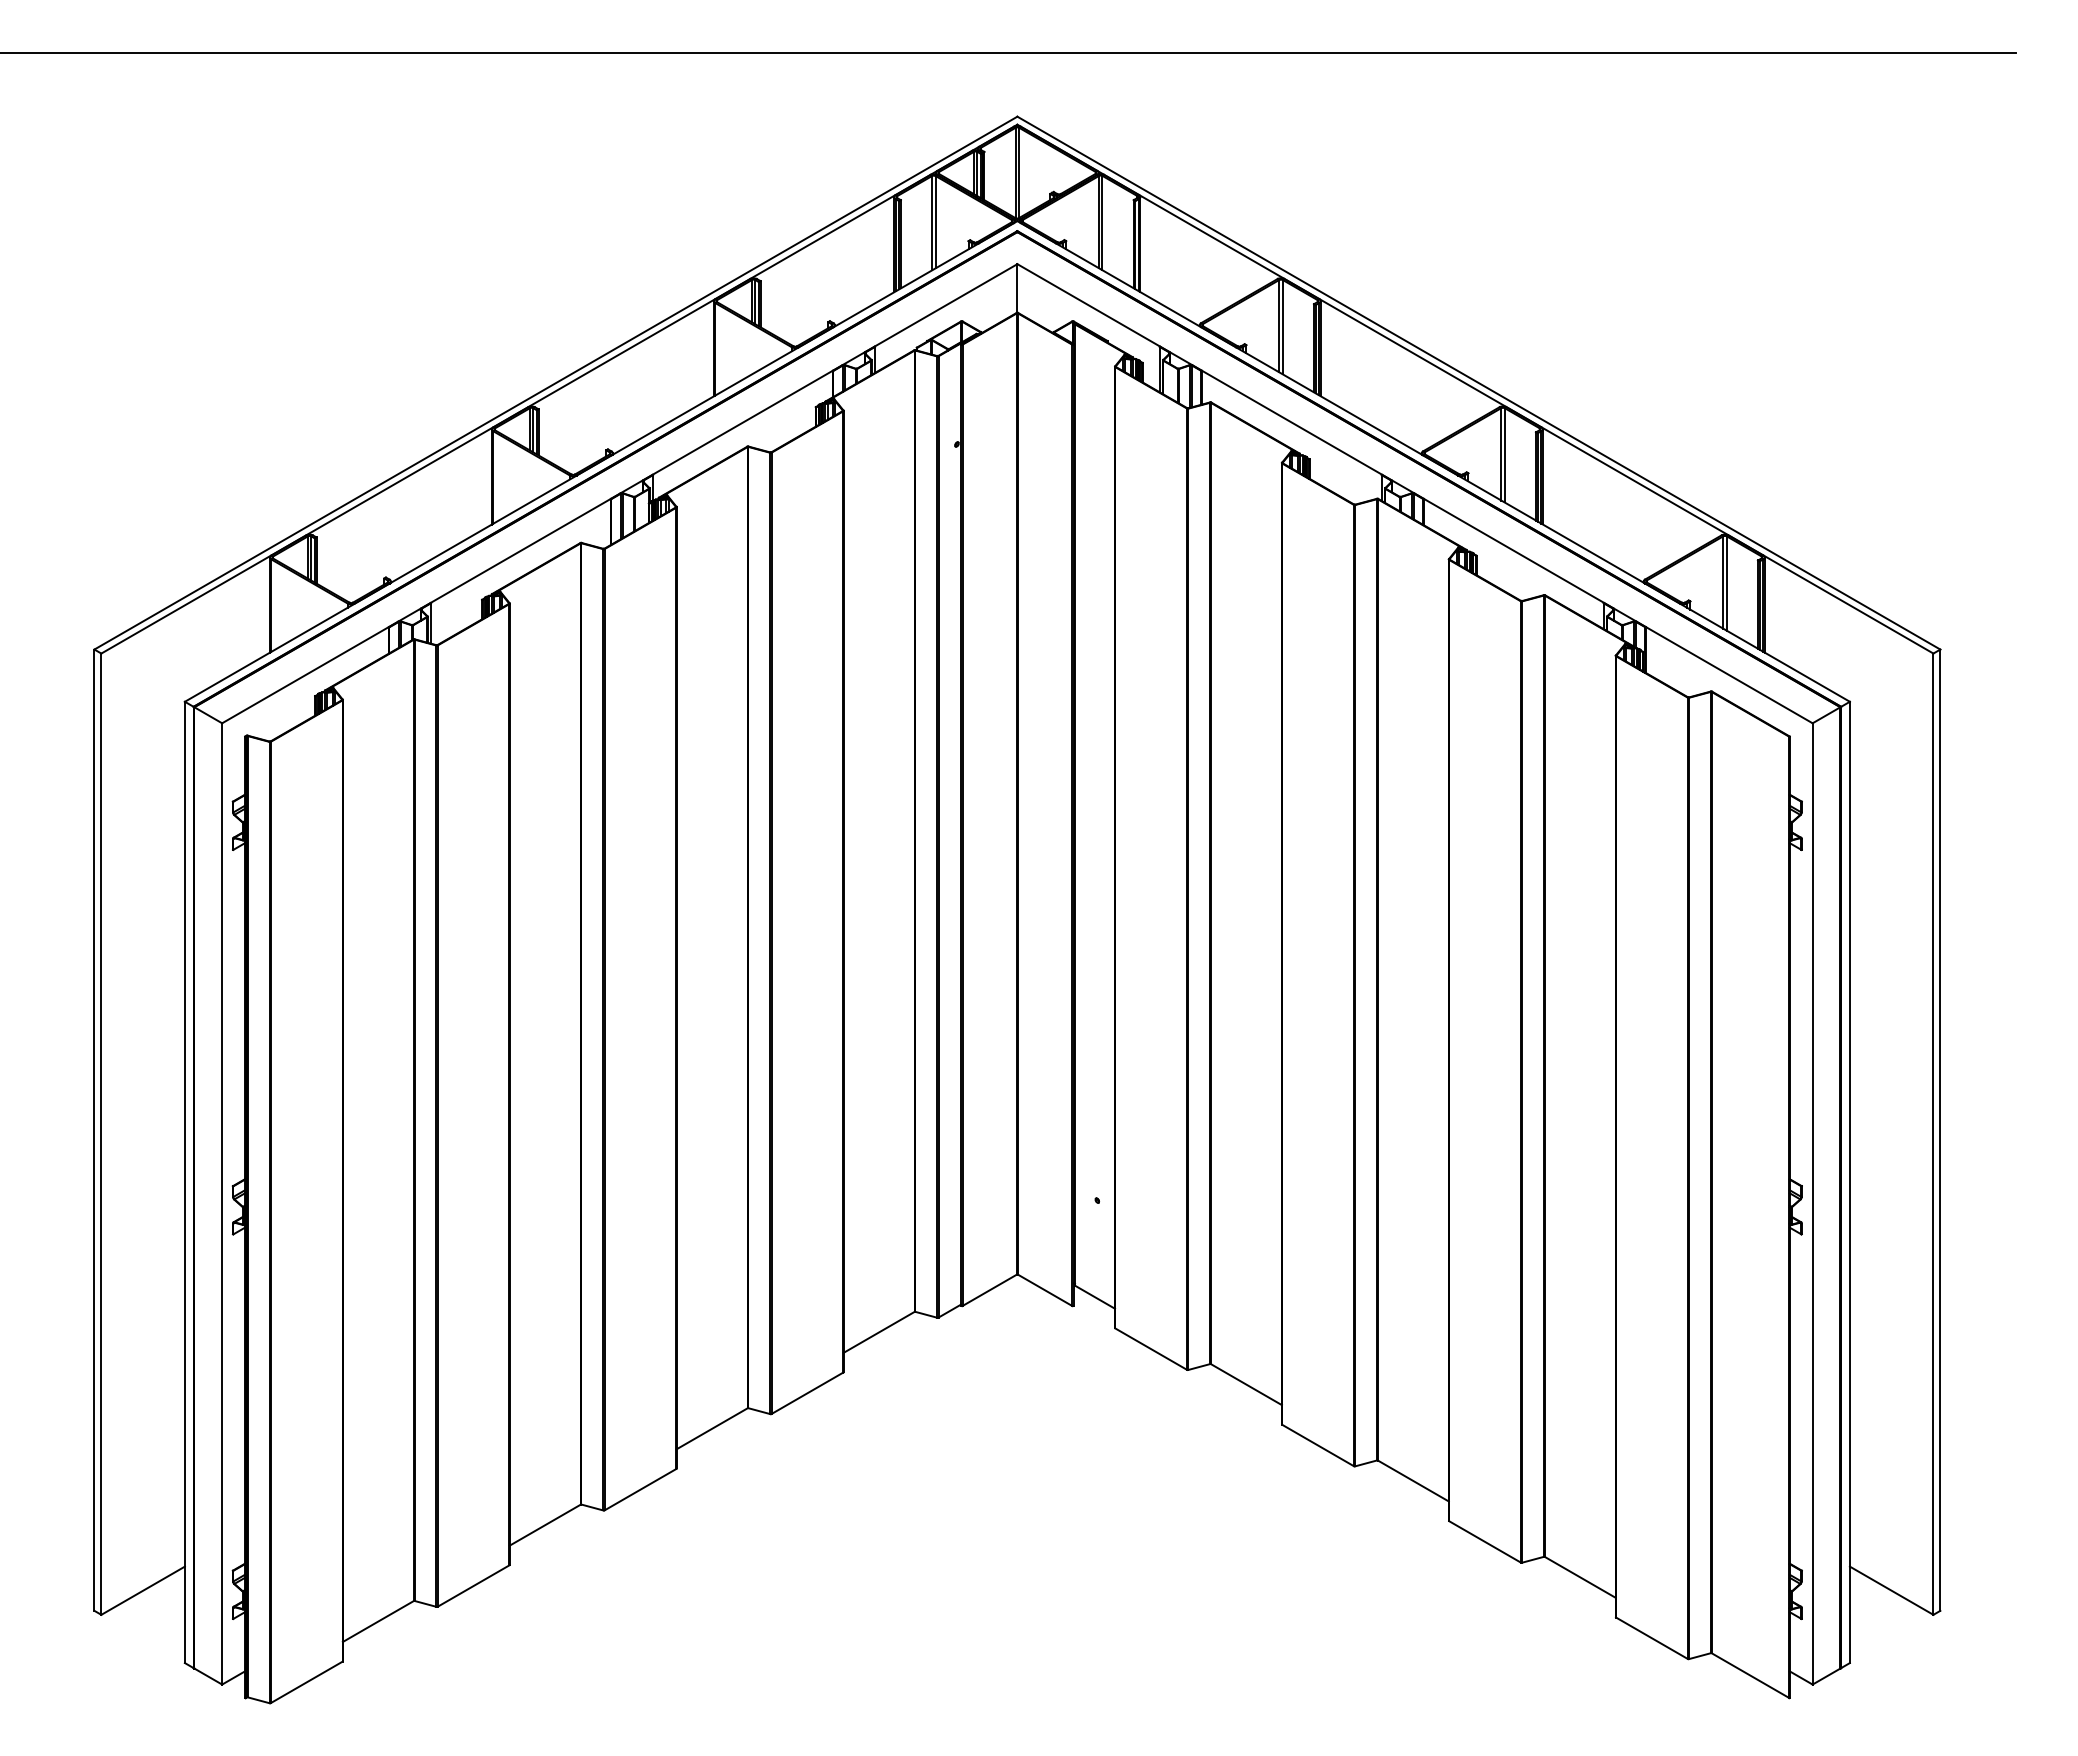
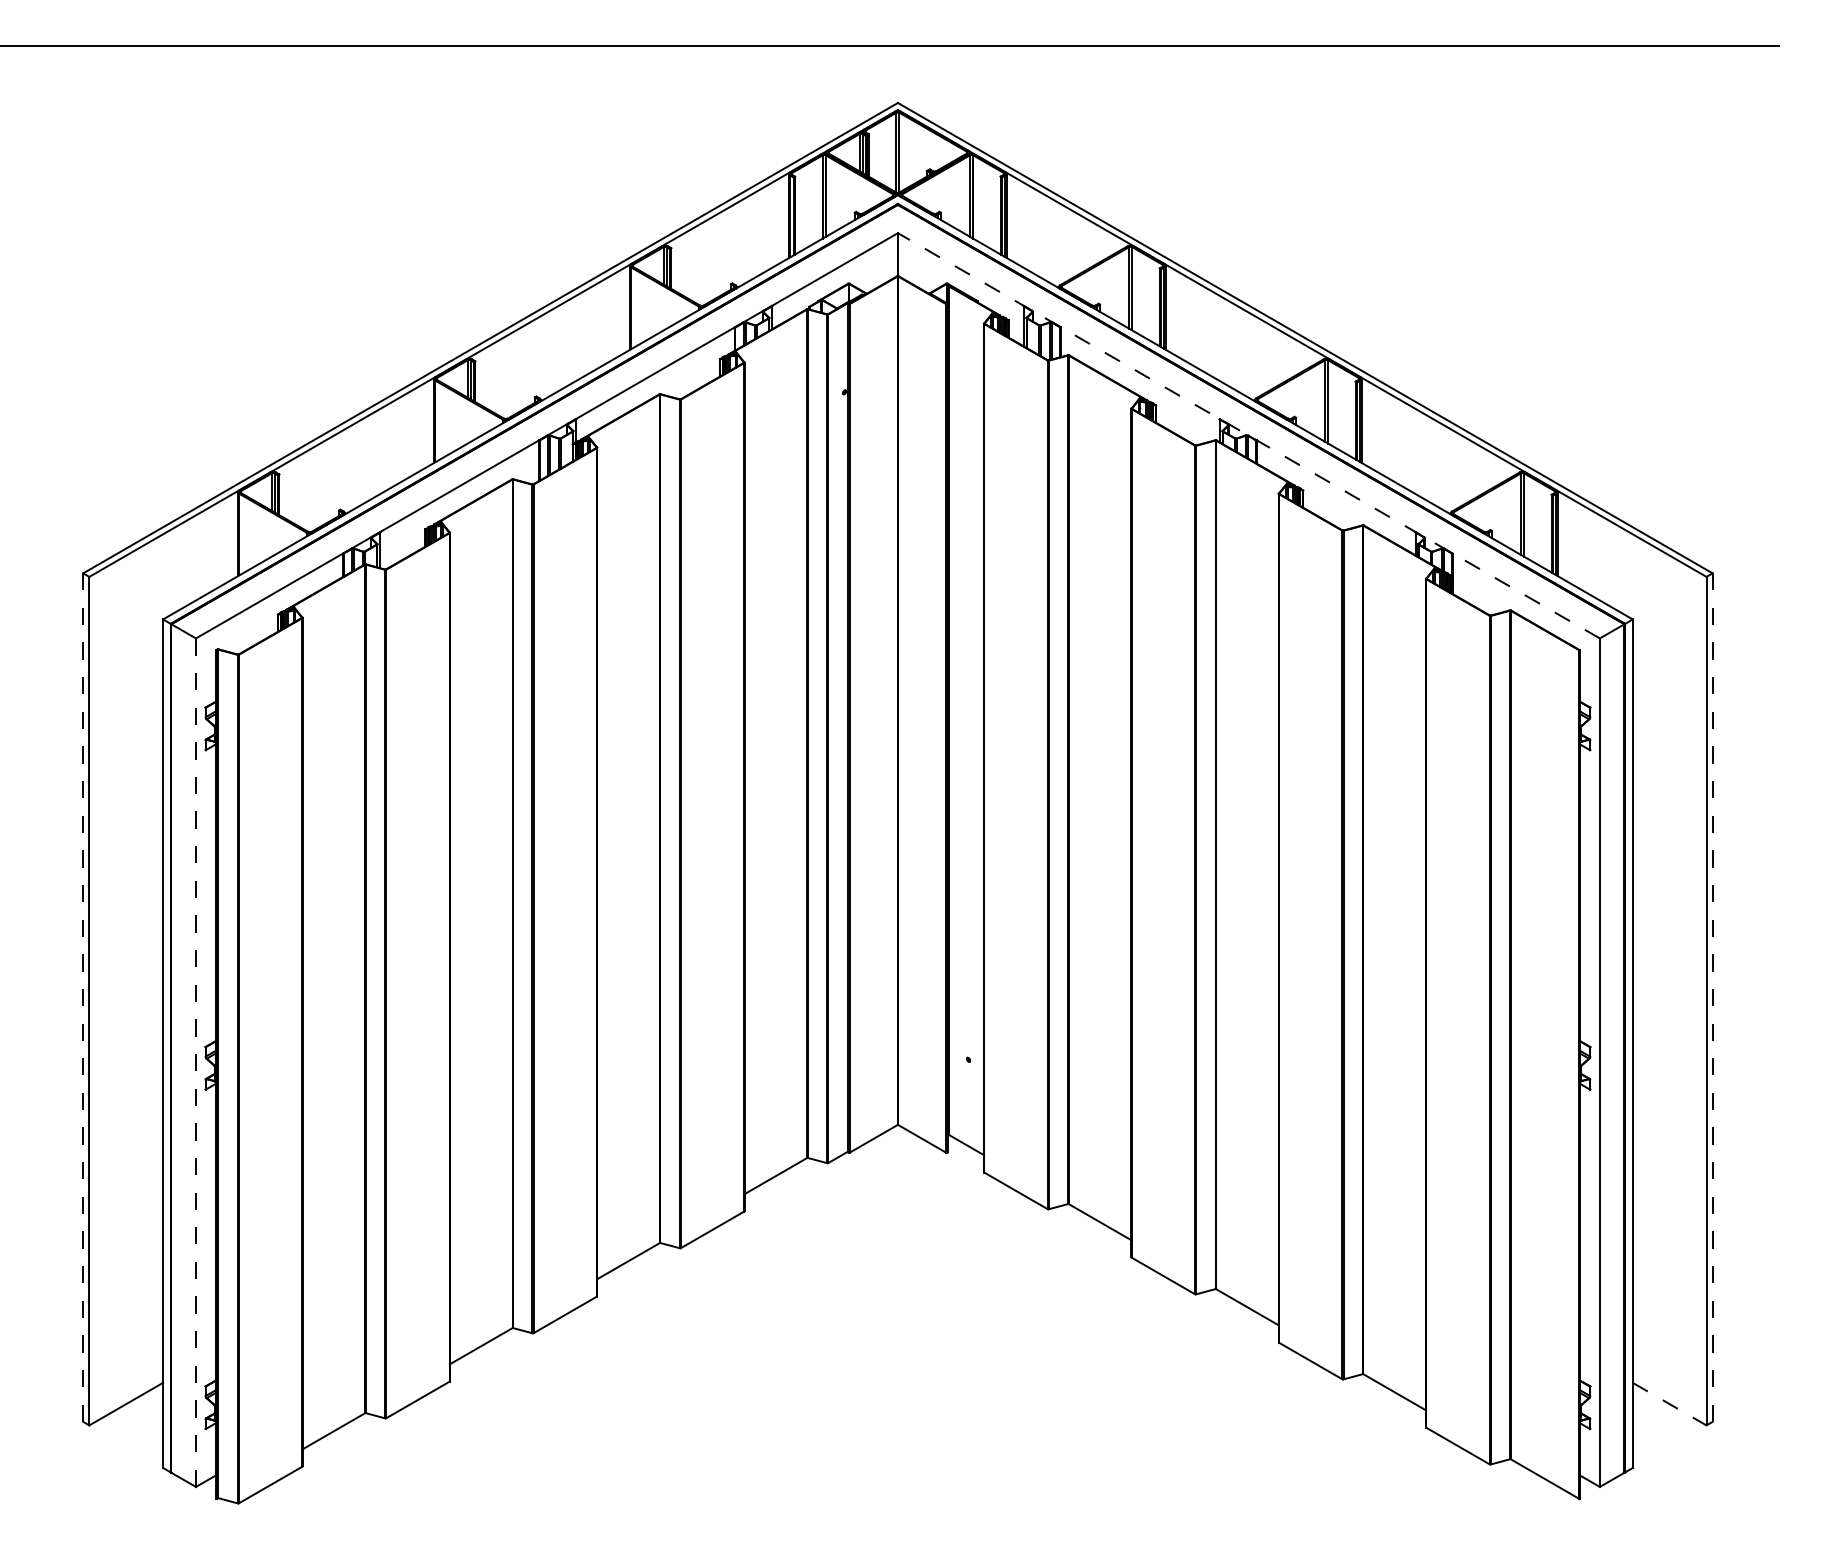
line: (1414, 493) -> (1248, 435), solid -> dashed
line: (94, 1130) -> (83, 997), solid -> dashed
line: (1940, 1130) -> (1712, 997), solid -> dashed
line: (222, 1203) -> (196, 1062), solid -> dashed
line: (1892, 1590) -> (1670, 1403), solid -> dashed

